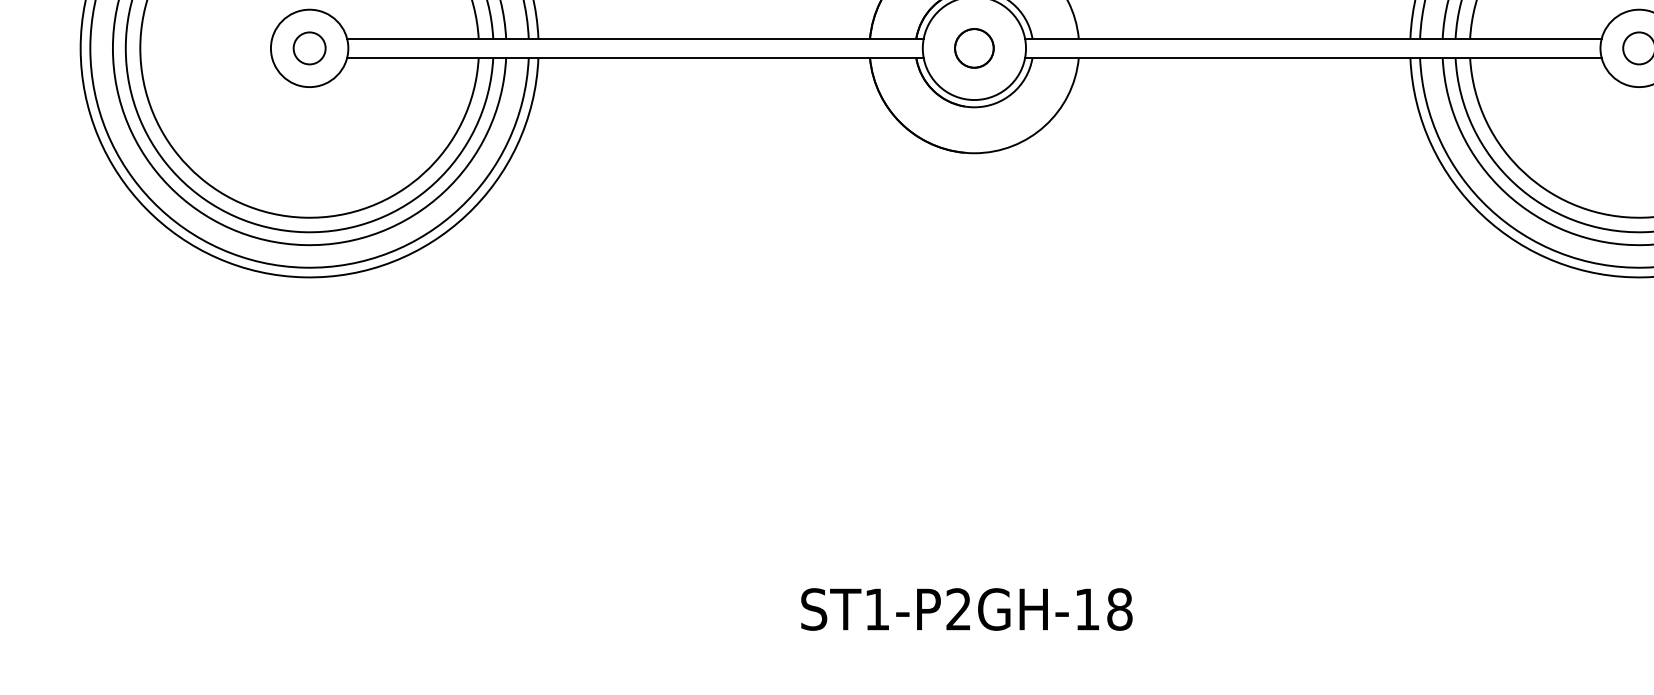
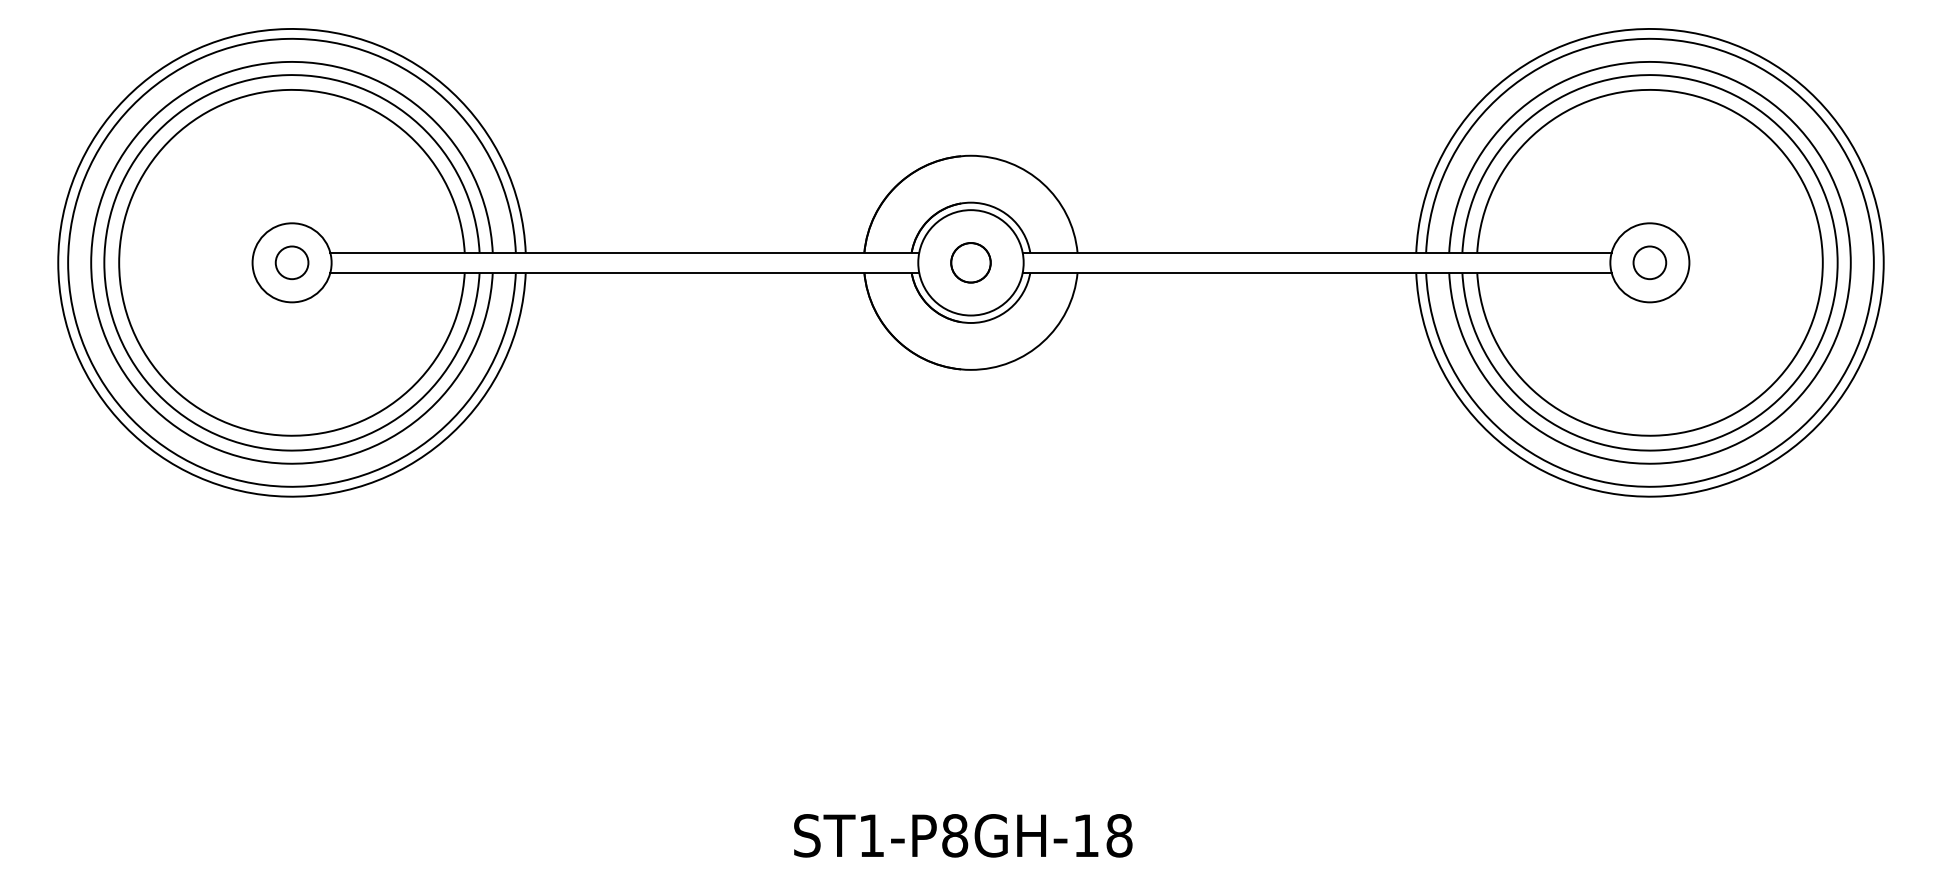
text: (959, 609) -> (955, 835), ST1-P2GH-18 -> ST1-P8GH-18

